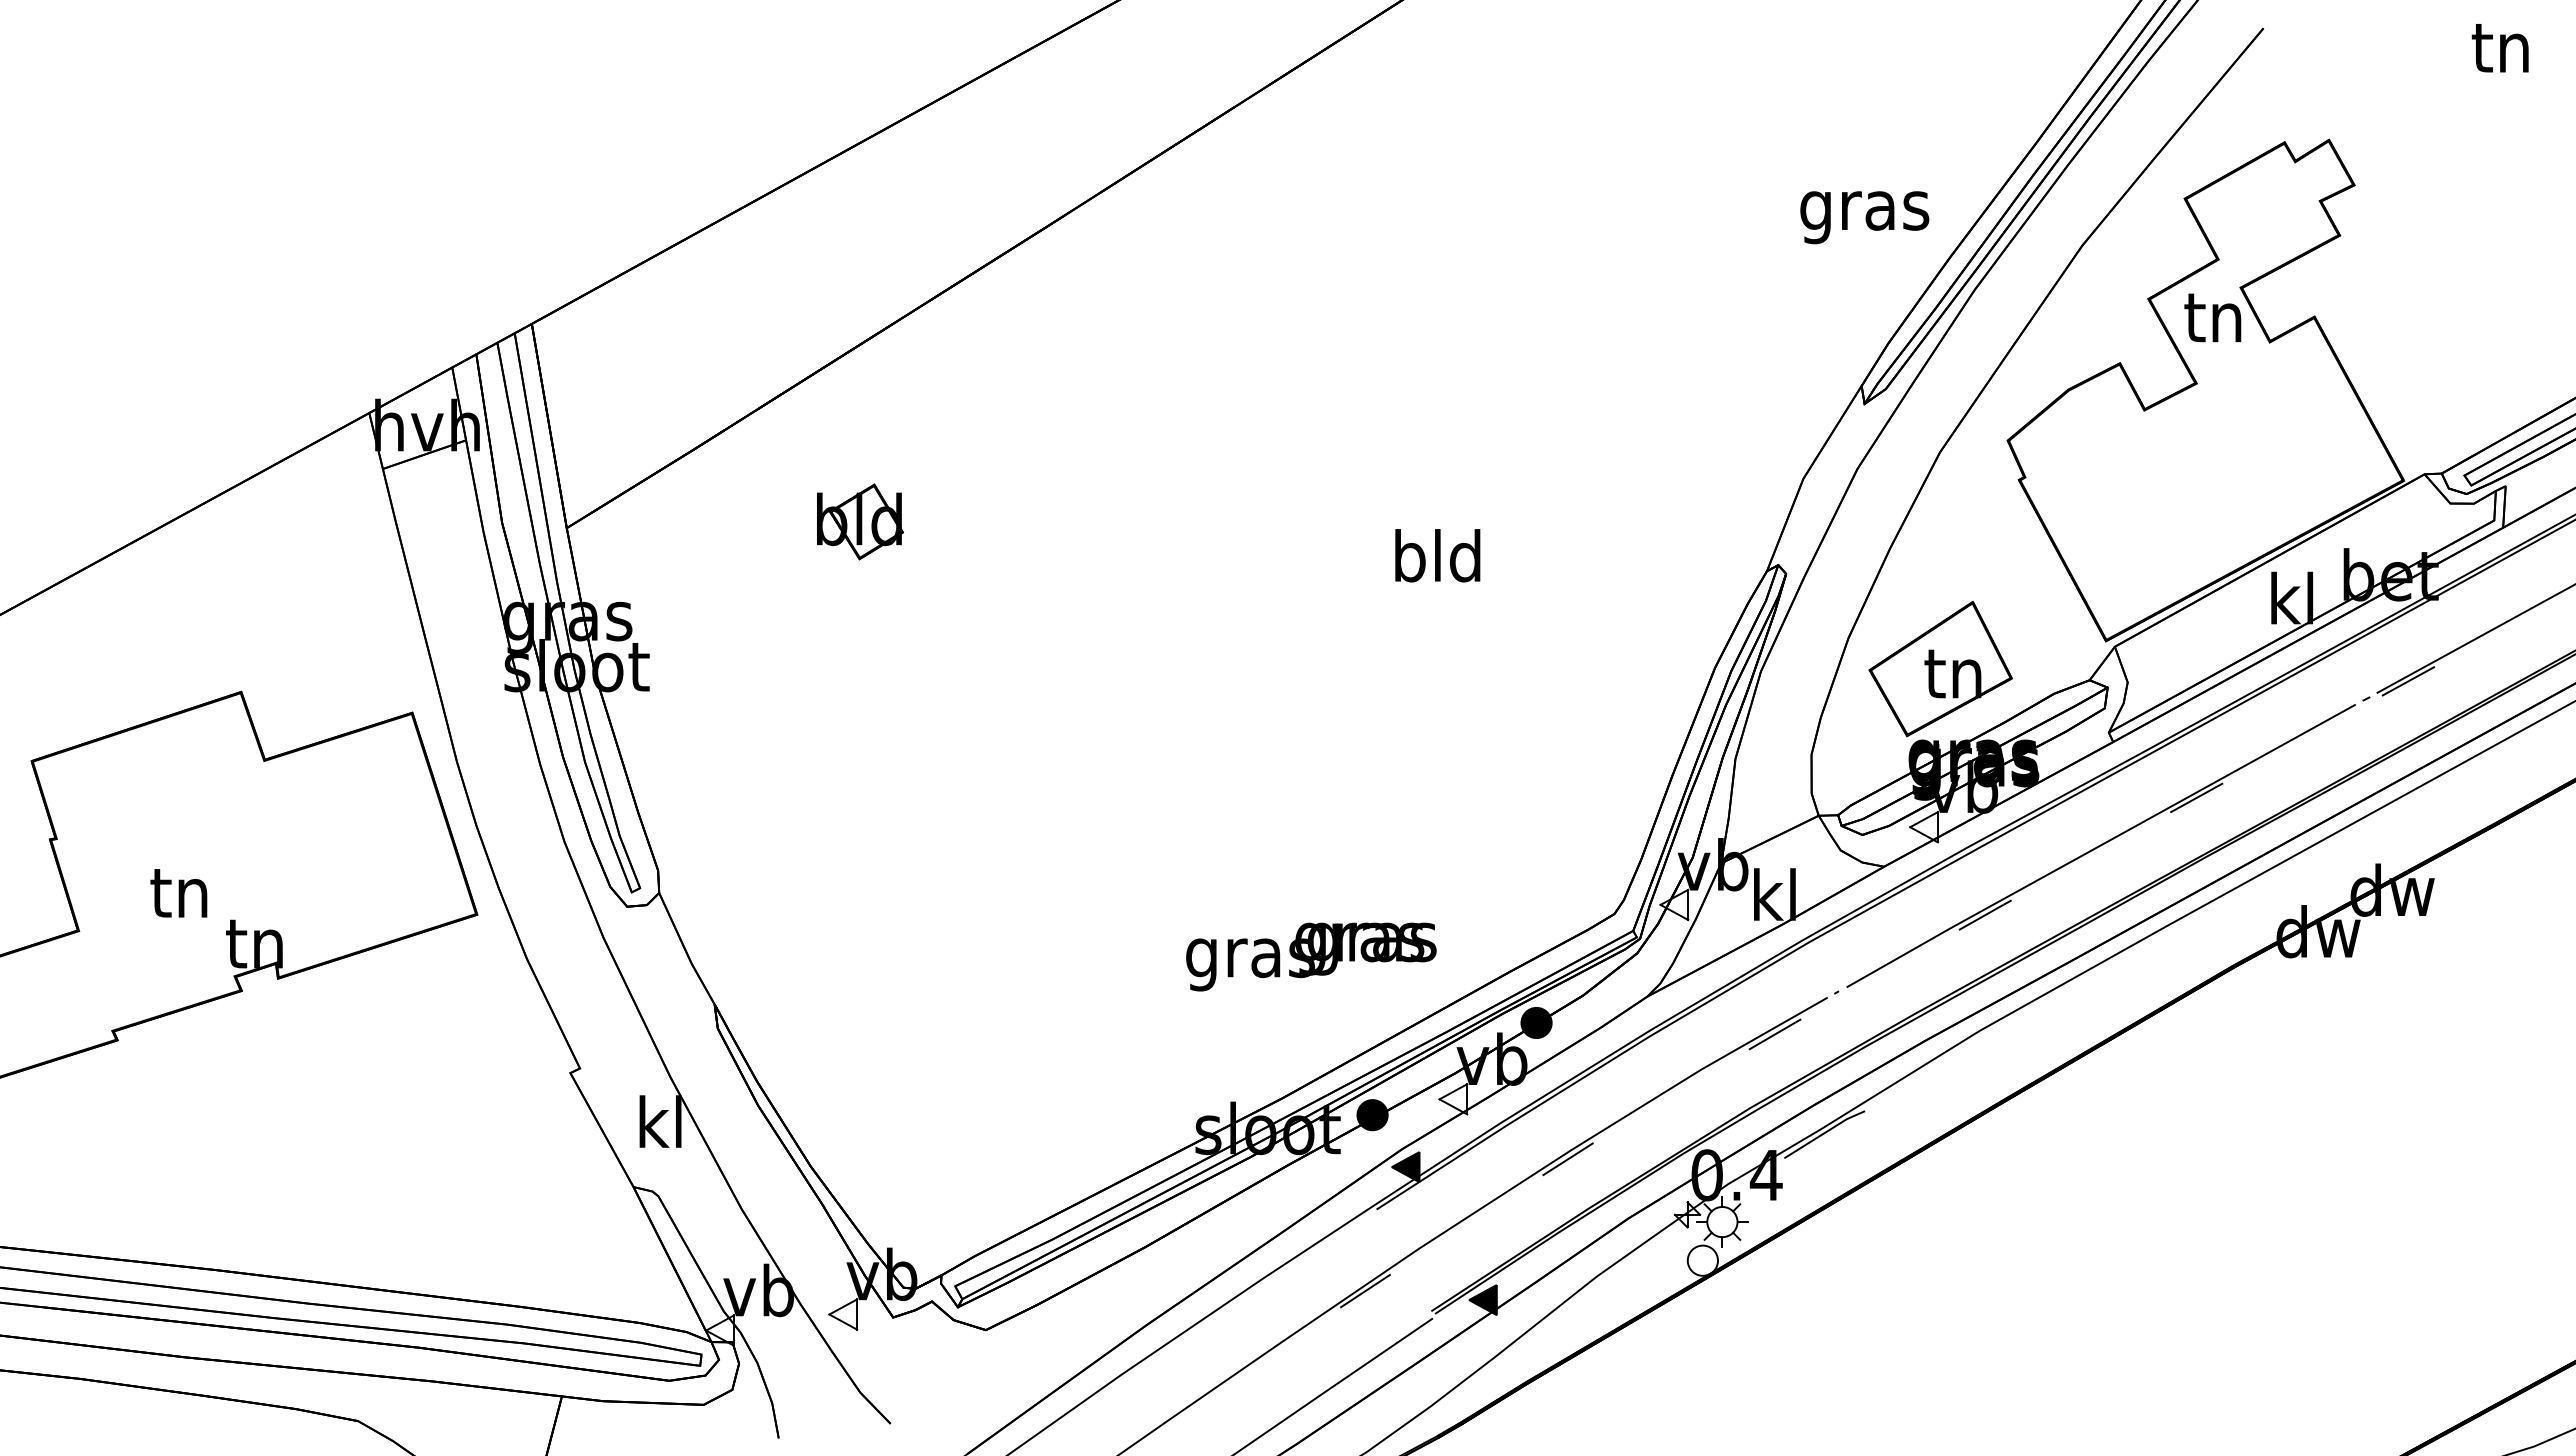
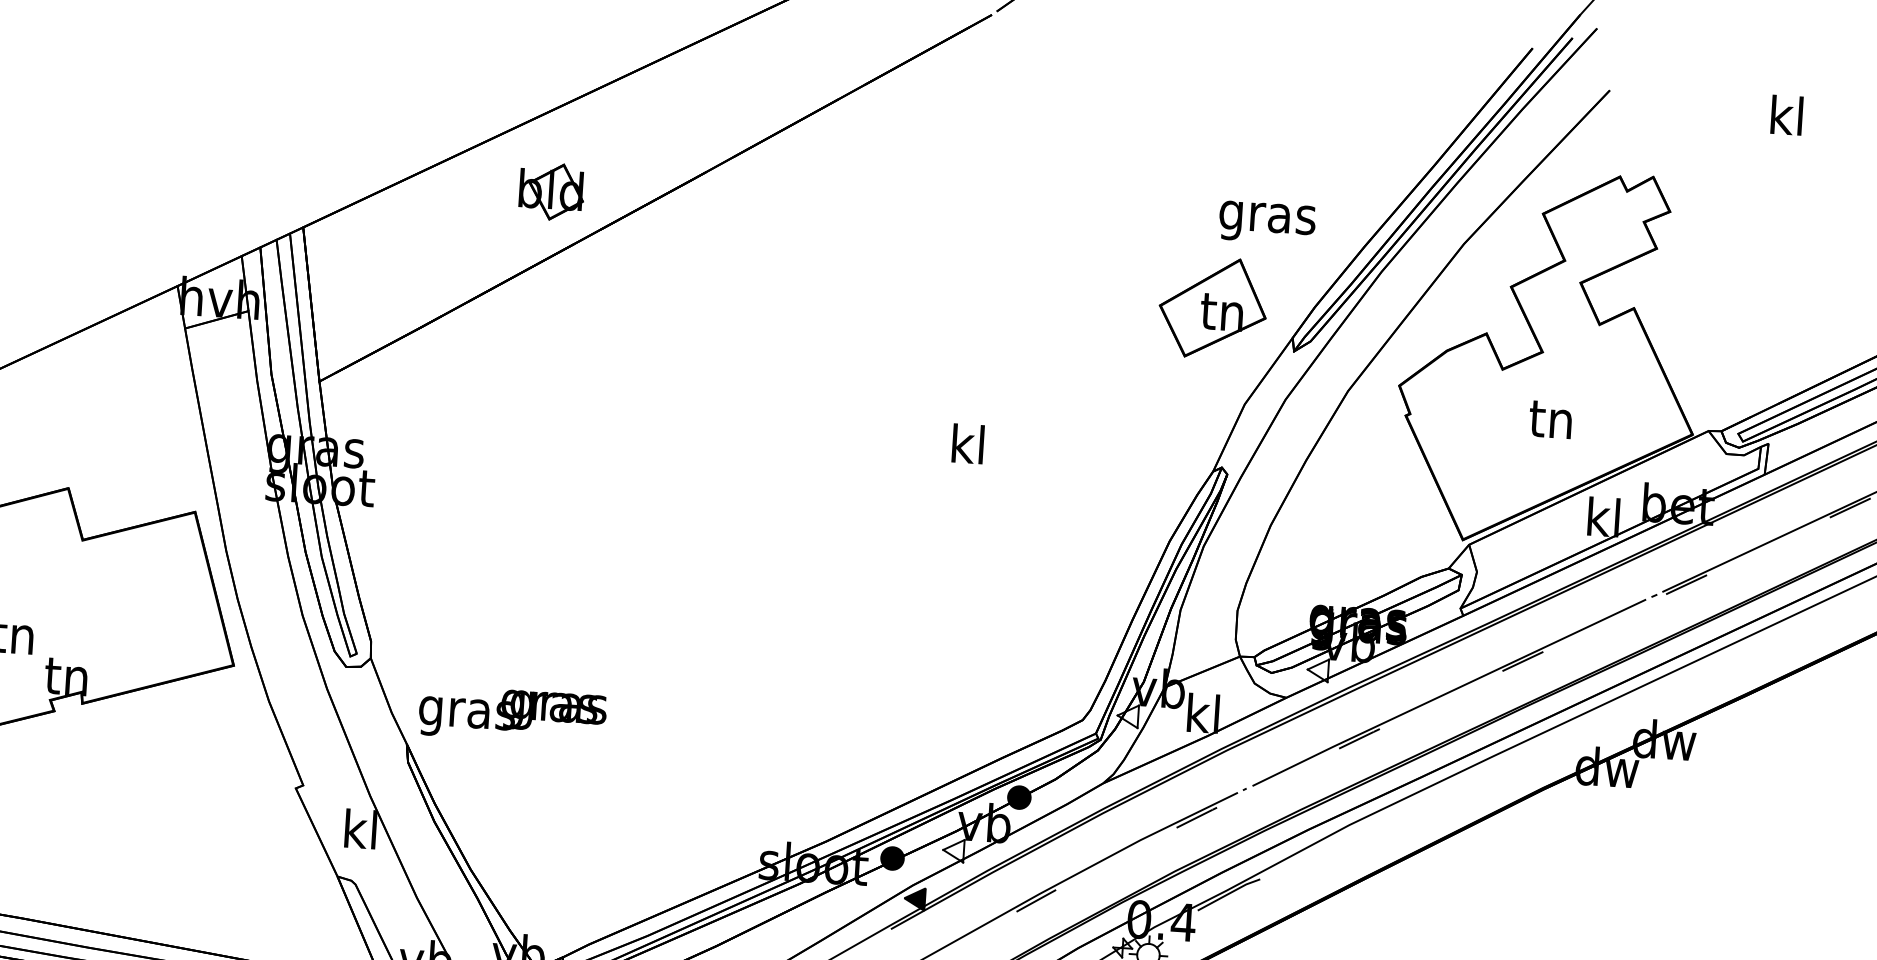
text: (2499, 46) -> (1785, 115), tn -> kl
text: (1864, 217) -> (1267, 222), moved
text: (2212, 317) -> (1550, 419), moved
part: (860, 521) -> (551, 191), moved
text: (1437, 555) -> (967, 443), bld -> kl
part: (1940, 668) -> (1212, 307), moved
text: (1311, 956) -> (512, 715), moved

